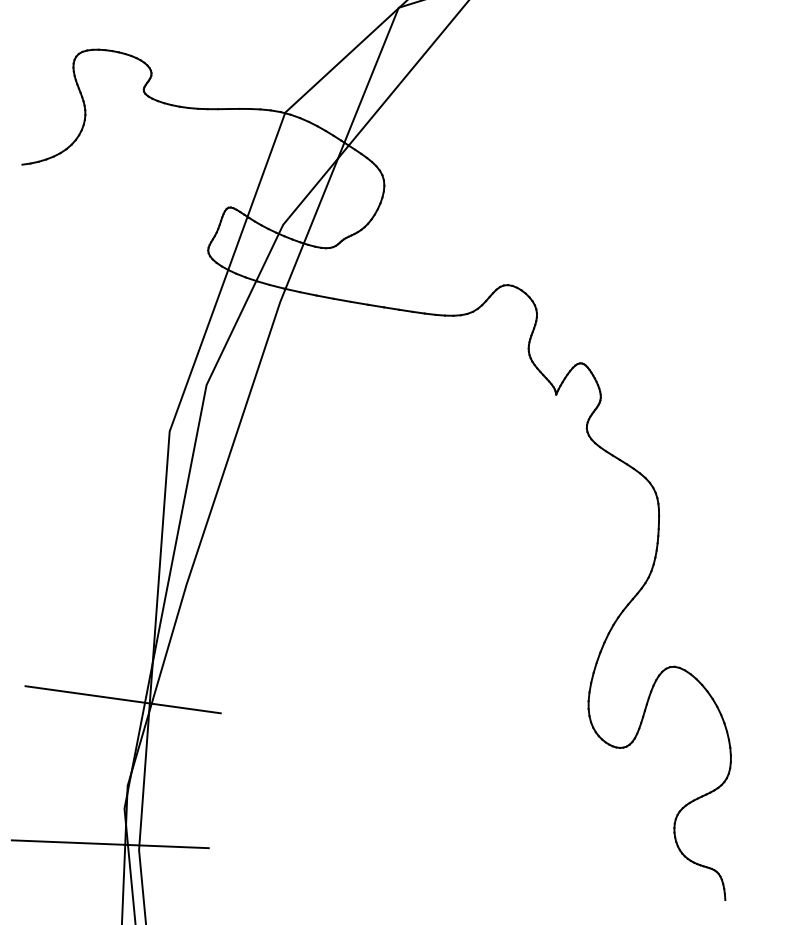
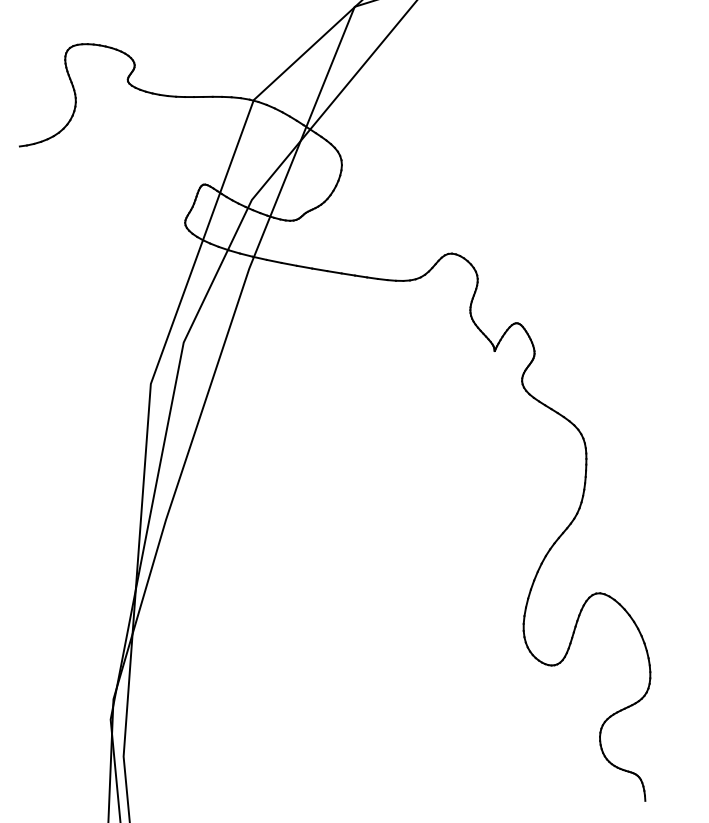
line: (123, 699) -> (109, 622), removed
line: (109, 843) -> (97, 750), removed

